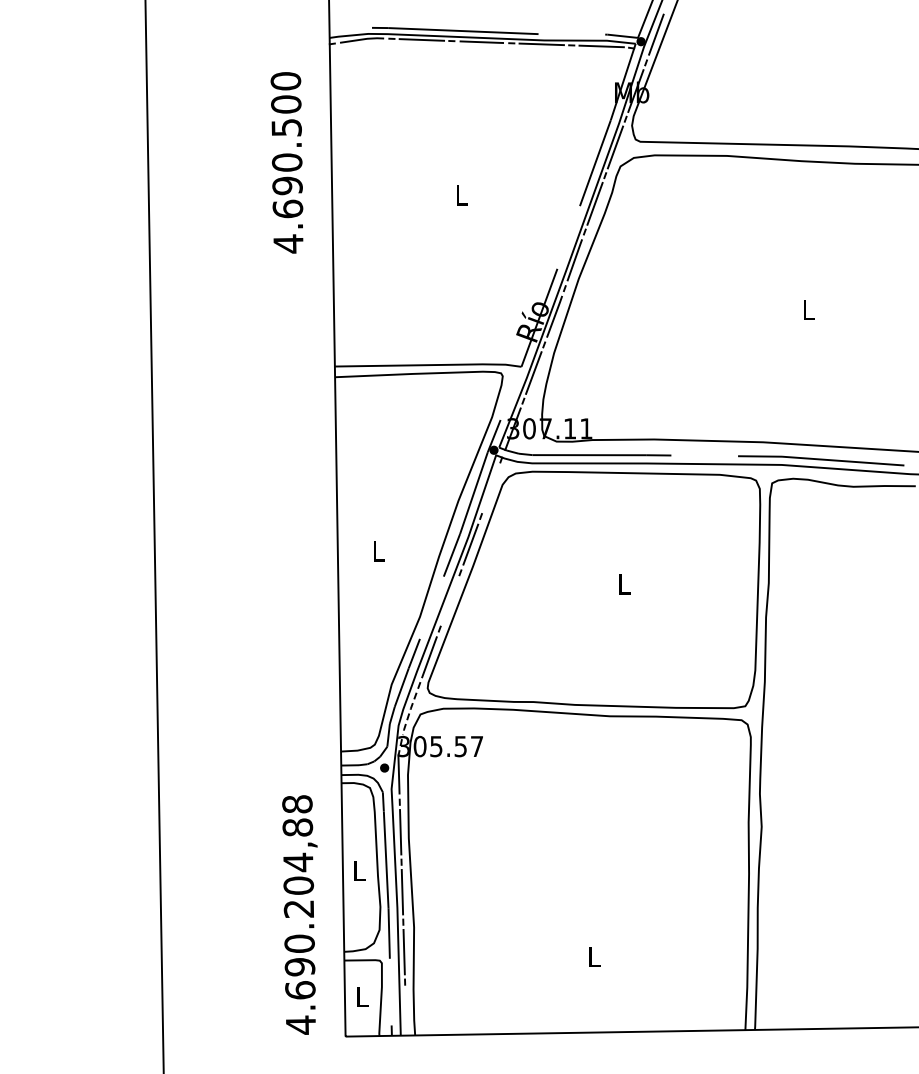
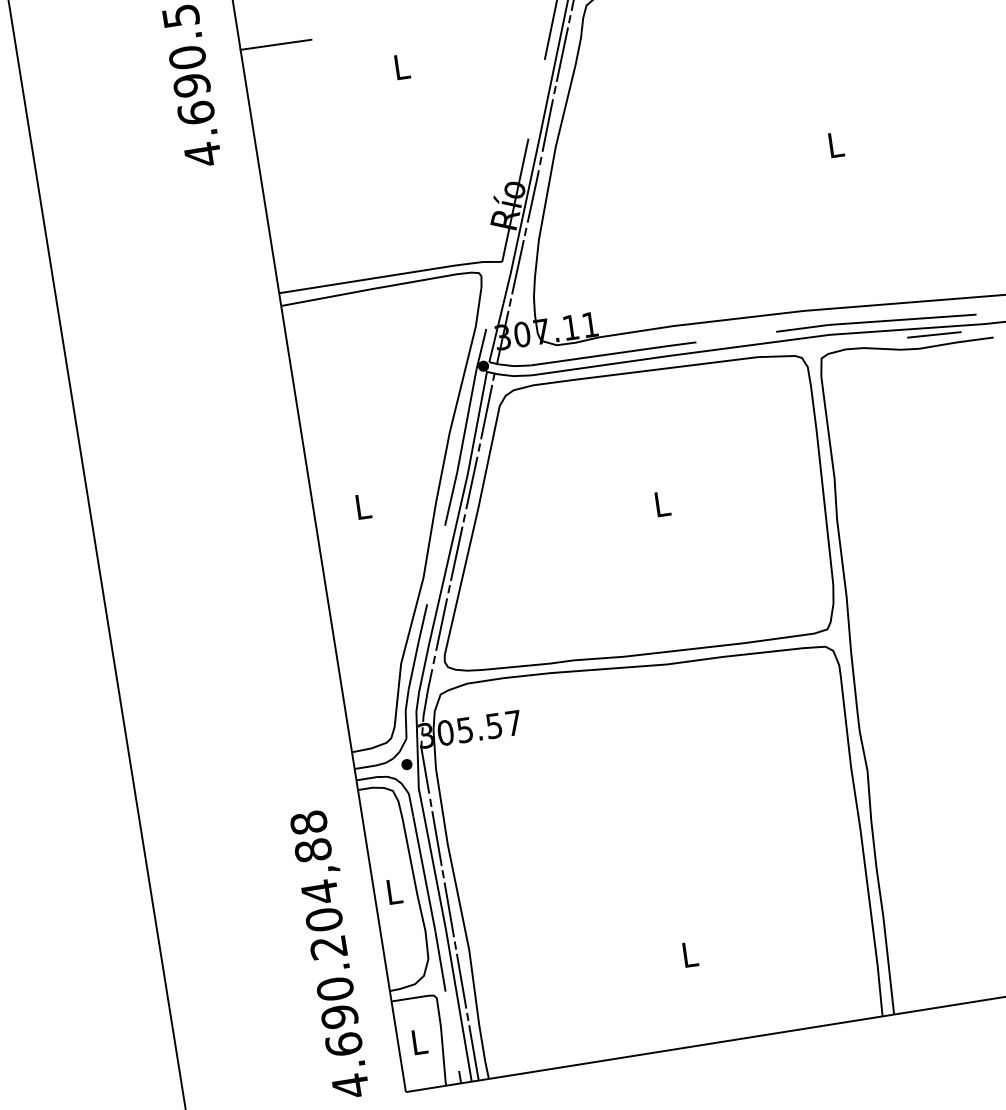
line: (360, 162) -> (275, 45), added
line: (867, 477) -> (934, 335), added
line: (490, 488) -> (485, 412), added
line: (449, 600) -> (455, 553), added
line: (409, 714) -> (427, 696), dashed -> solid
line: (405, 1011) -> (473, 1051), added

